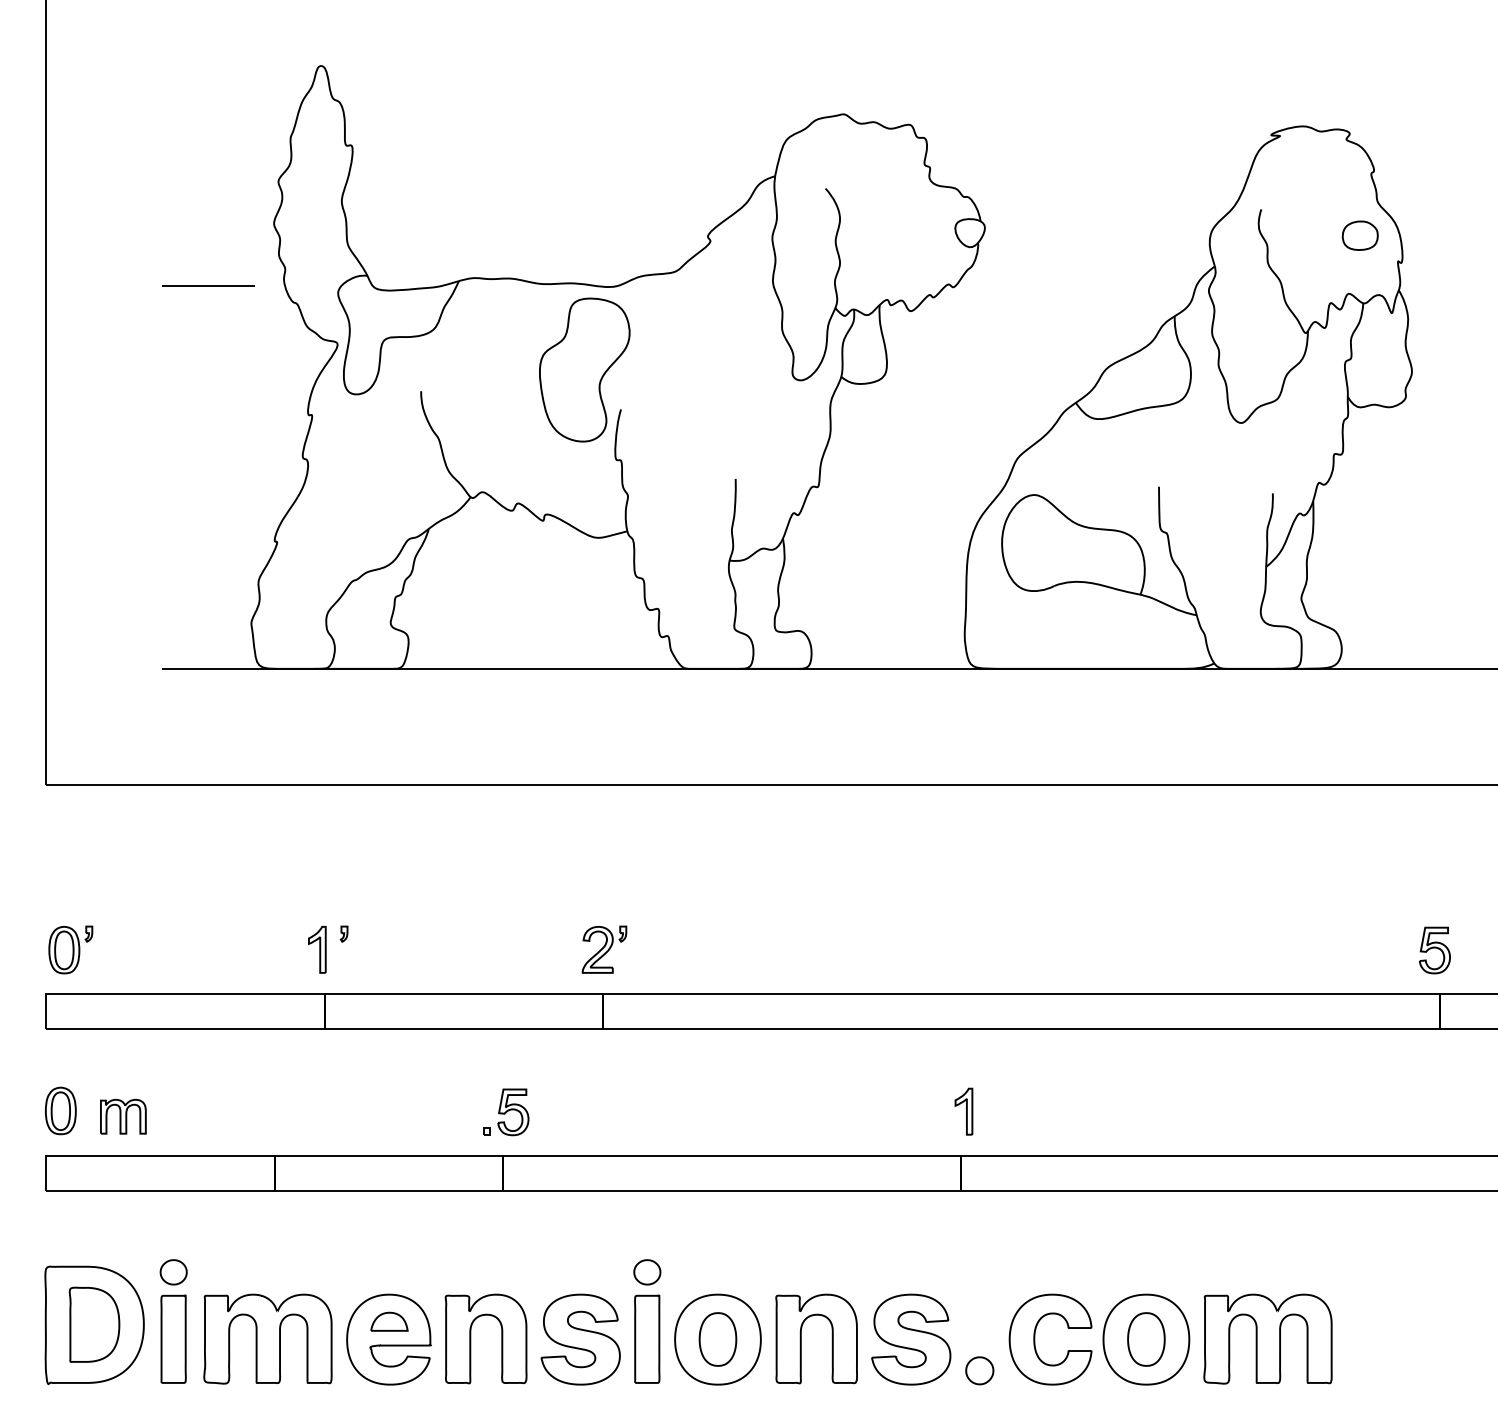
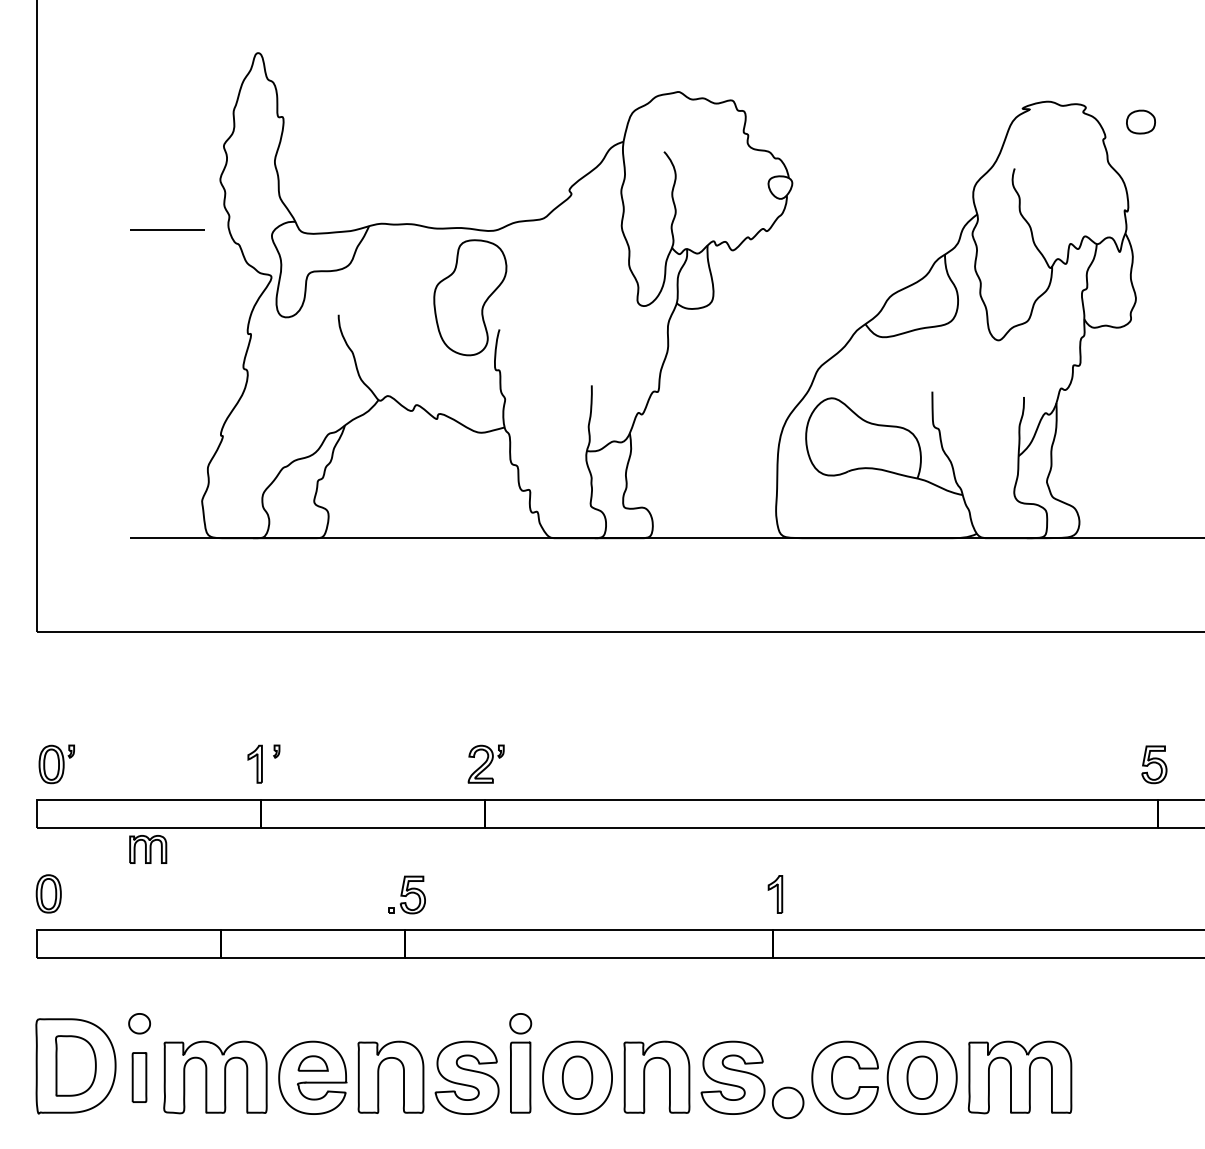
part: (1359, 235) -> (1140, 121), moved
part: (123, 1116) -> (148, 849), moved
part: (173, 1338) -> (139, 1076), size x0.7
part: (979, 1370) -> (787, 1102), size x1.4

